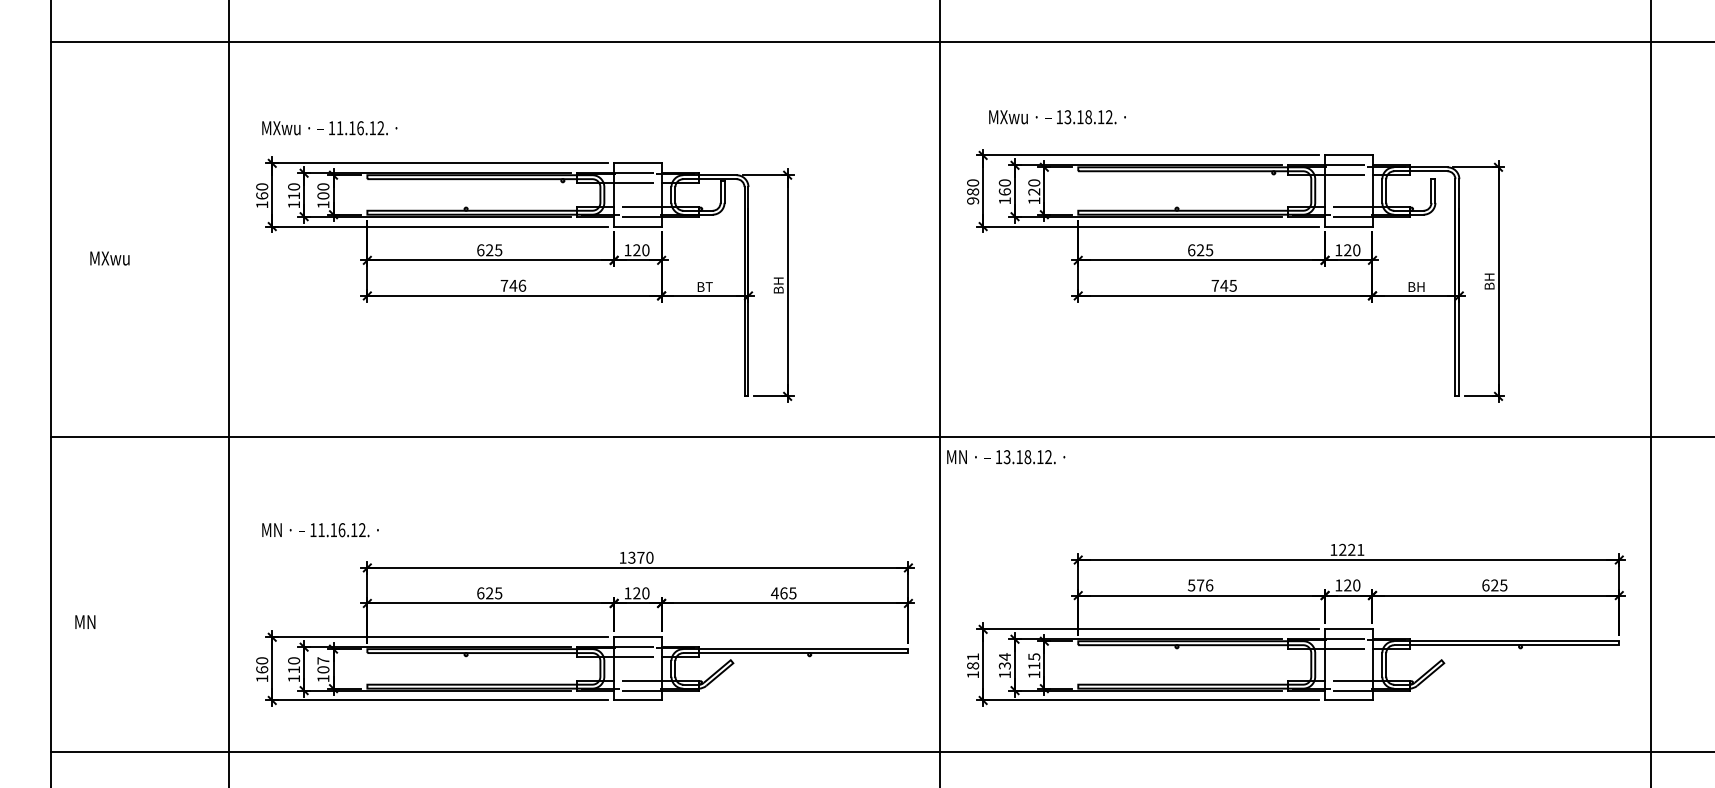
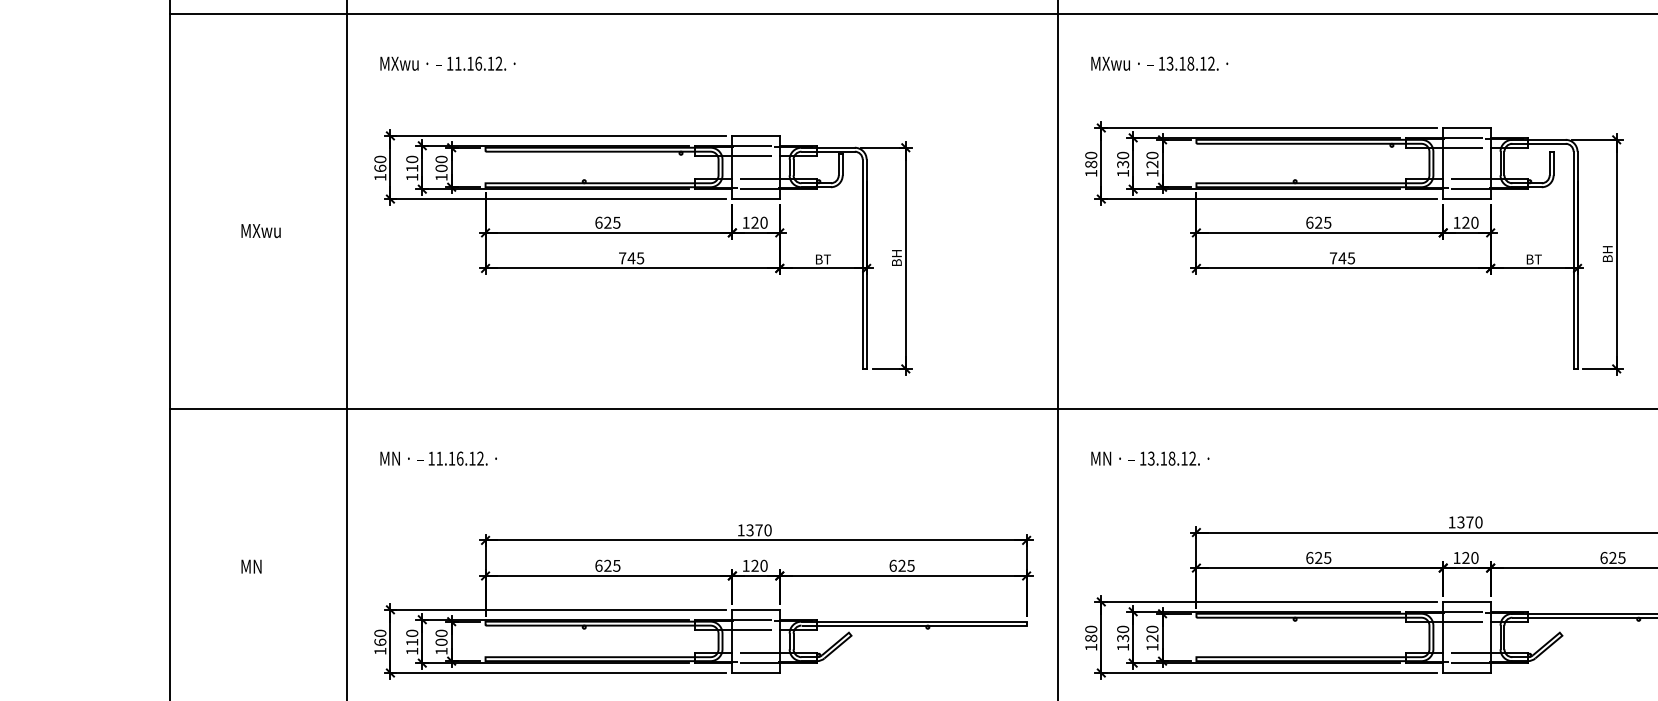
text: (1057, 117) -> (1159, 64), moved
text: (329, 128) -> (447, 64), moved
text: (1004, 191) -> (1122, 164), 160 -> 130
text: (973, 200) -> (1091, 173), 980 -> 180
text: (109, 258) -> (260, 231), moved
text: (522, 285) -> (640, 258), 746 -> 745
text: (1420, 286) -> (1538, 259), BH -> BT
text: (1006, 457) -> (1150, 459), moved
text: (320, 530) -> (438, 459), moved
text: (1351, 549) -> (1469, 522), 1221 -> 1370
text: (1200, 585) -> (1318, 558), 576 -> 625
text: (778, 593) -> (896, 566), 465 -> 625
text: (85, 621) -> (251, 566), moved
text: (973, 656) -> (1091, 629), 181 -> 180
text: (1004, 656) -> (1122, 629), 134 -> 130
text: (323, 660) -> (441, 633), 107 -> 100
text: (1034, 661) -> (1152, 634), 115 -> 120

